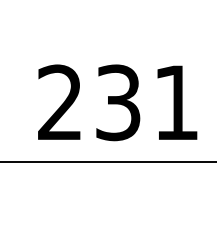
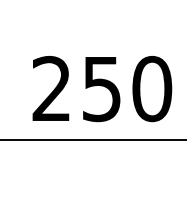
text: (147, 102) -> (127, 88), 231 -> 250

